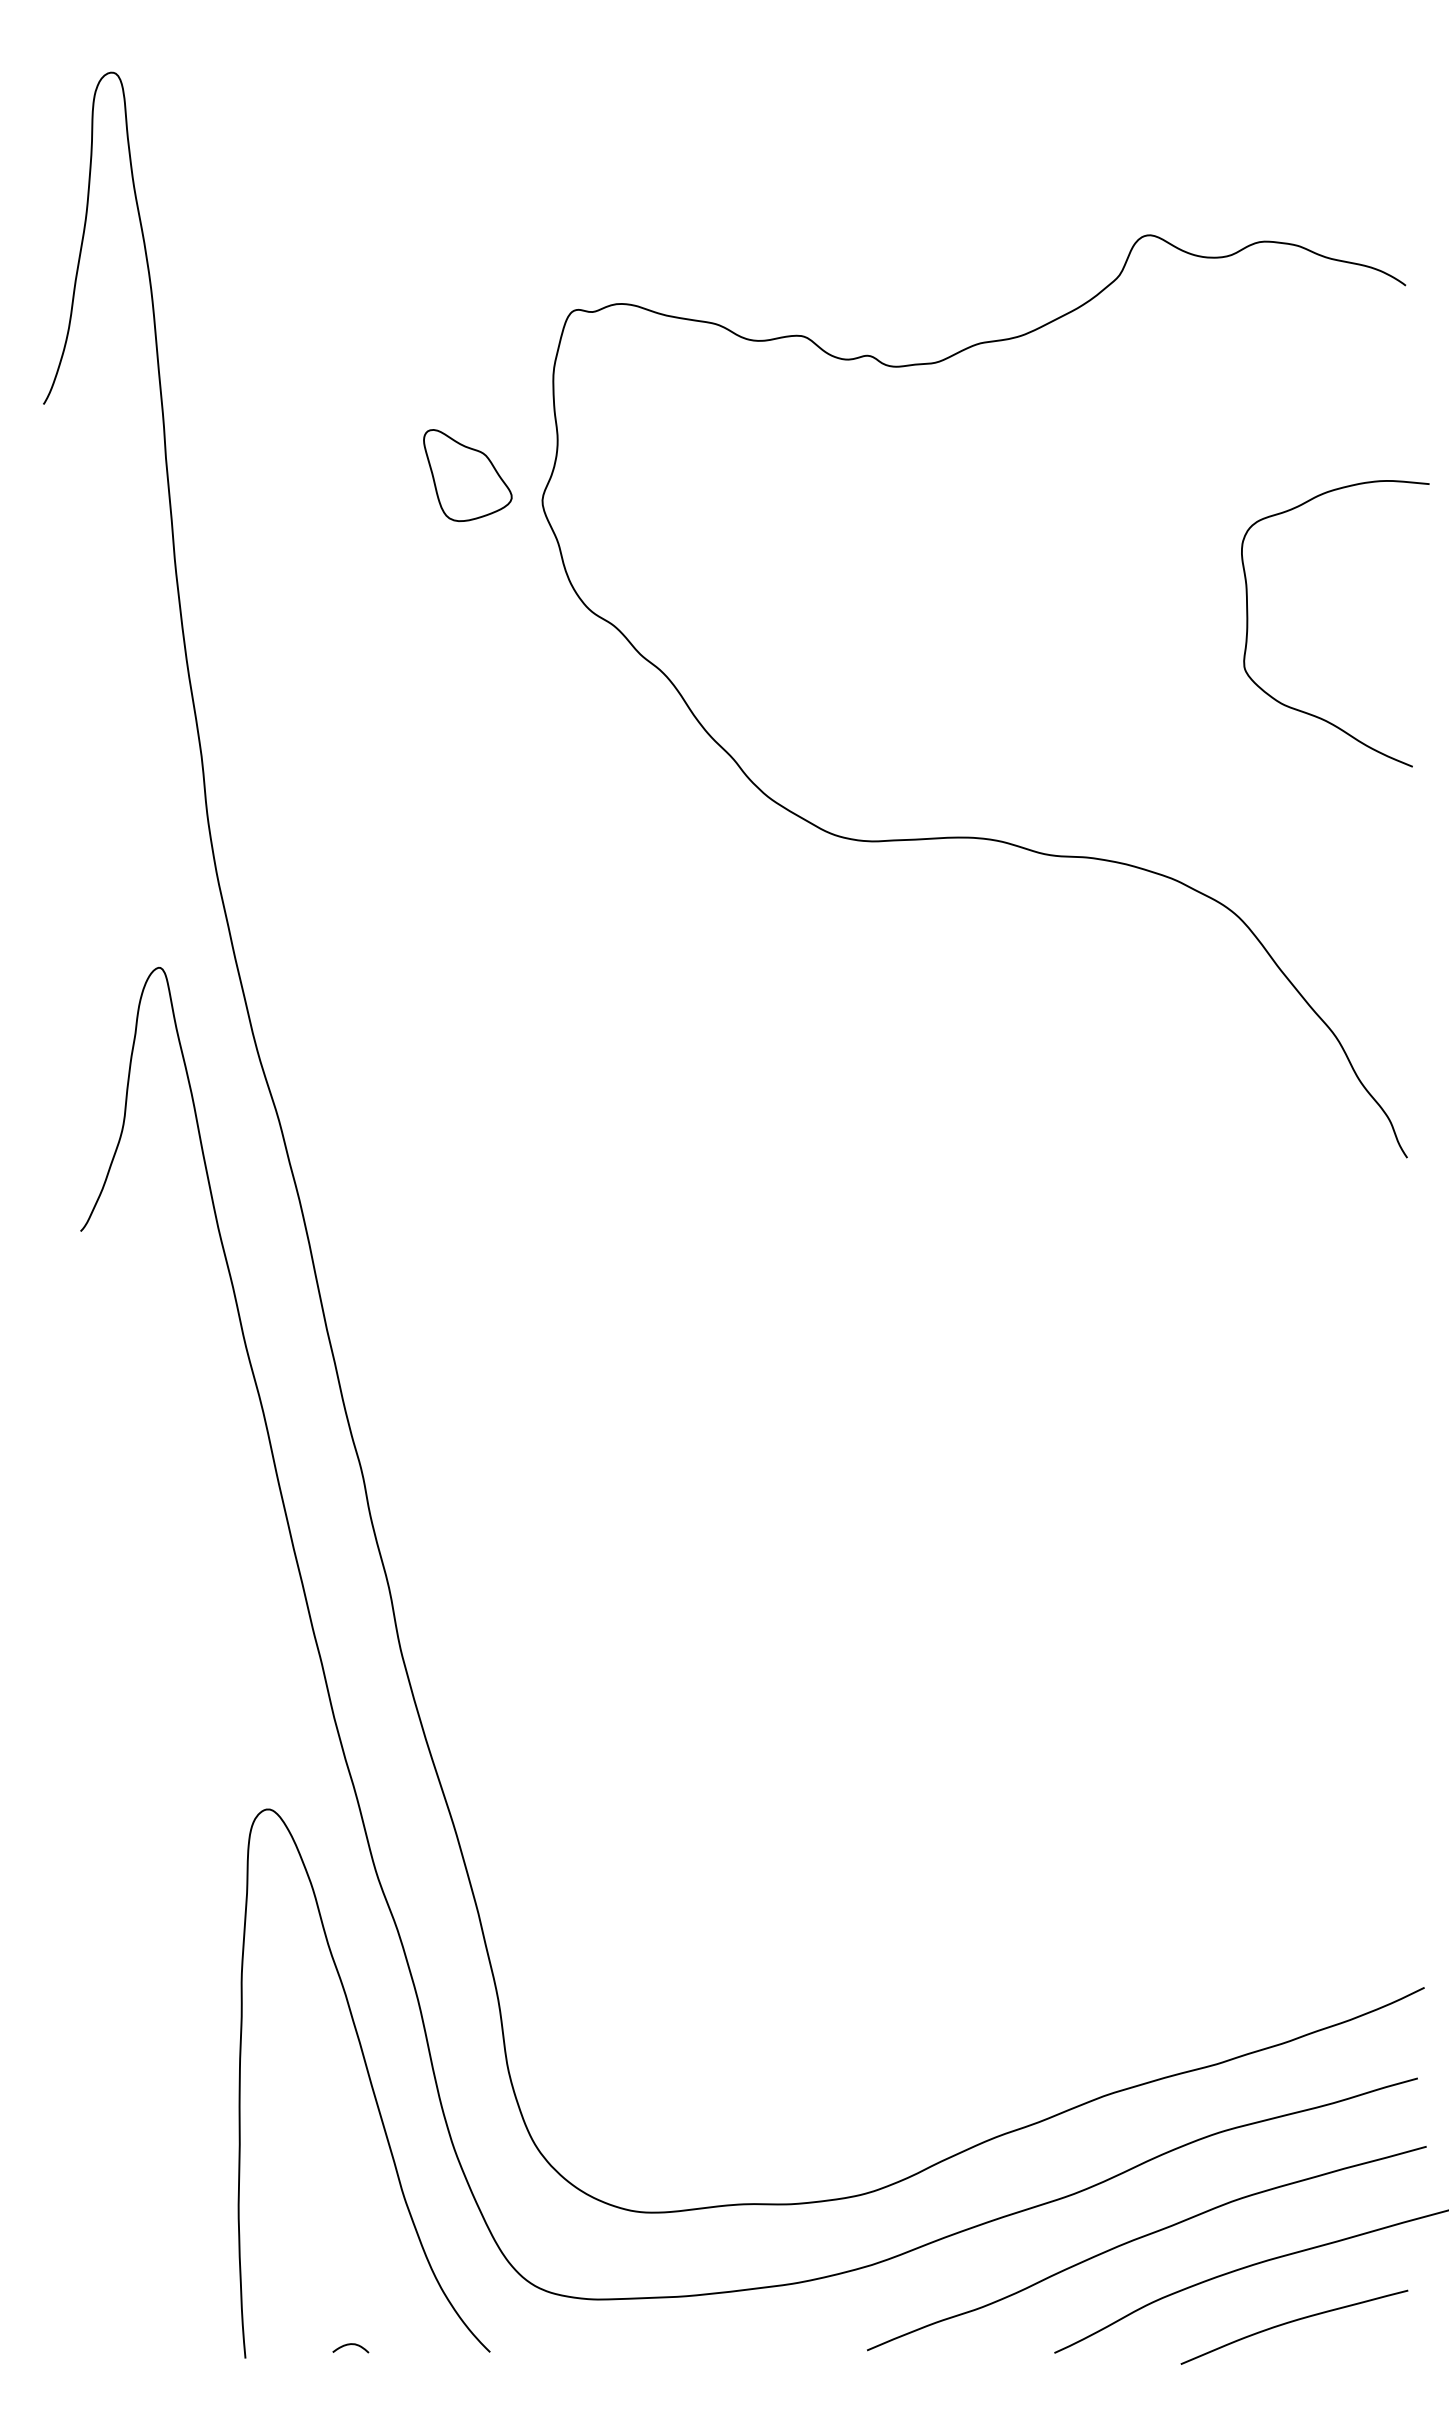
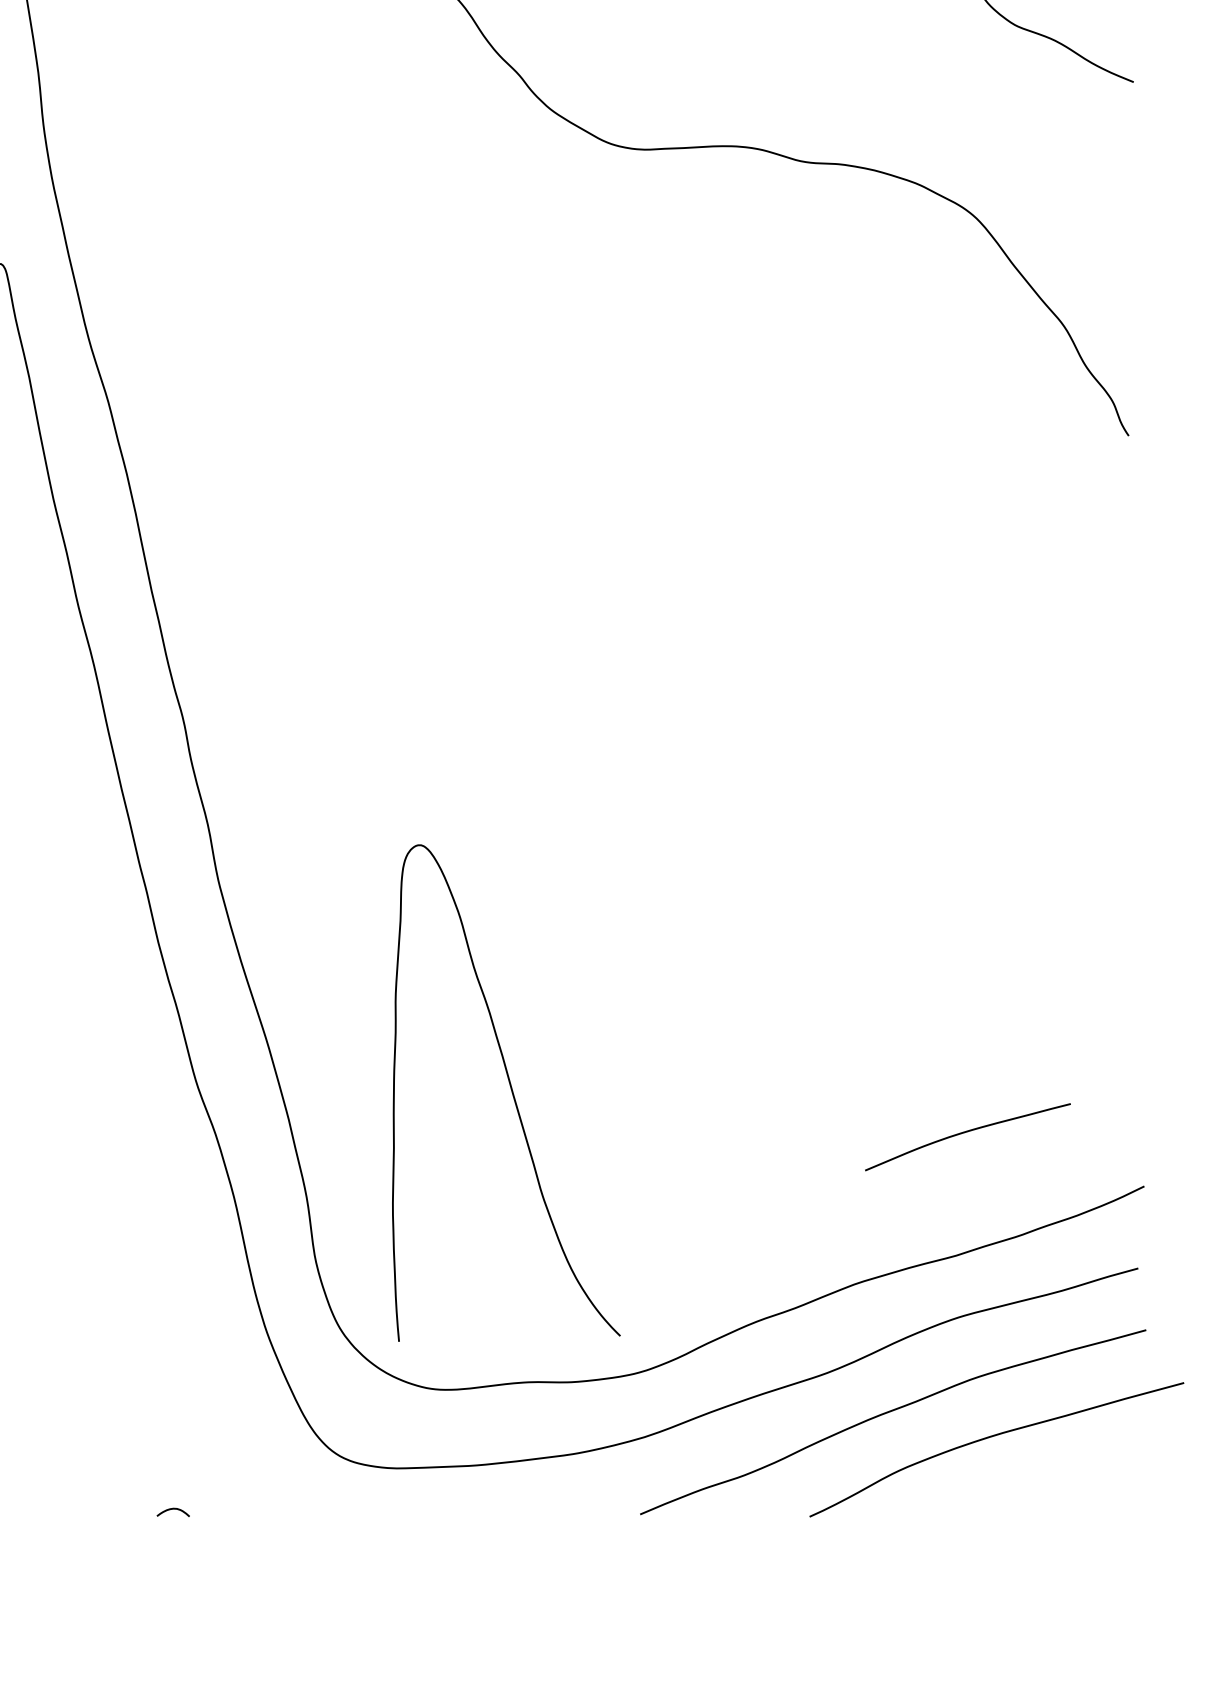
curve: (369, 2081) -> (511, 1091), moved
curve: (1292, 2322) -> (966, 1132), moved

